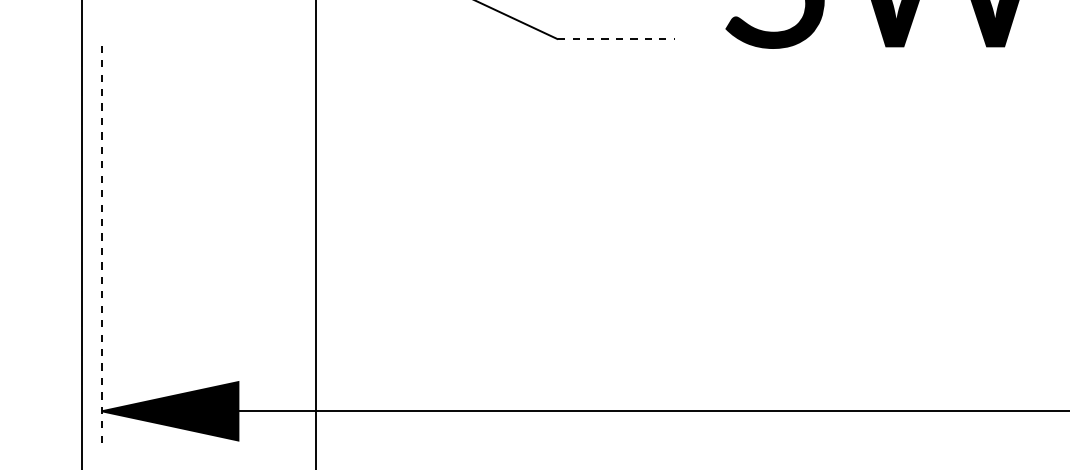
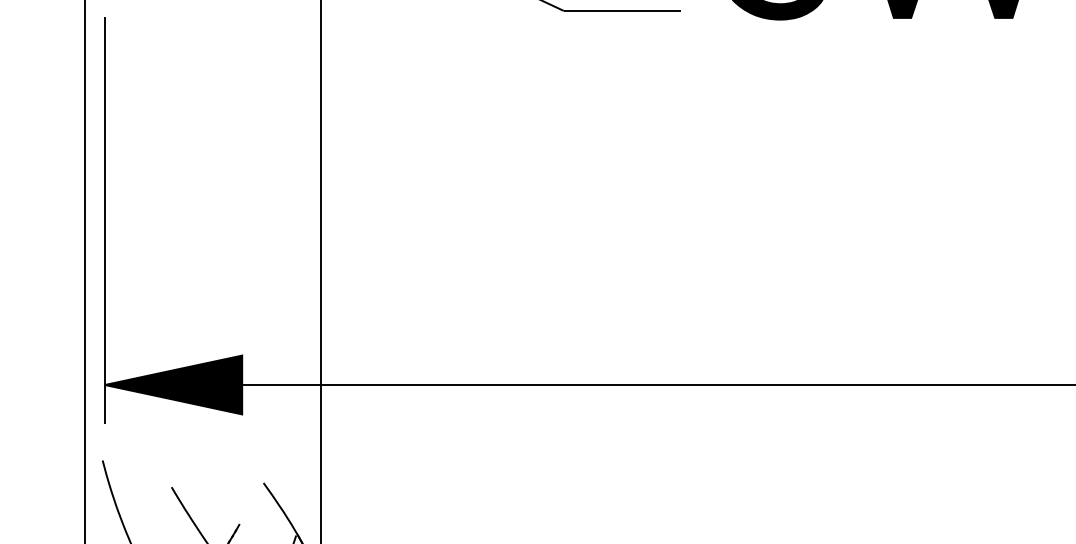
line: (616, 38) -> (622, 10), dashed -> solid
line: (101, 248) -> (104, 221), dashed -> solid

